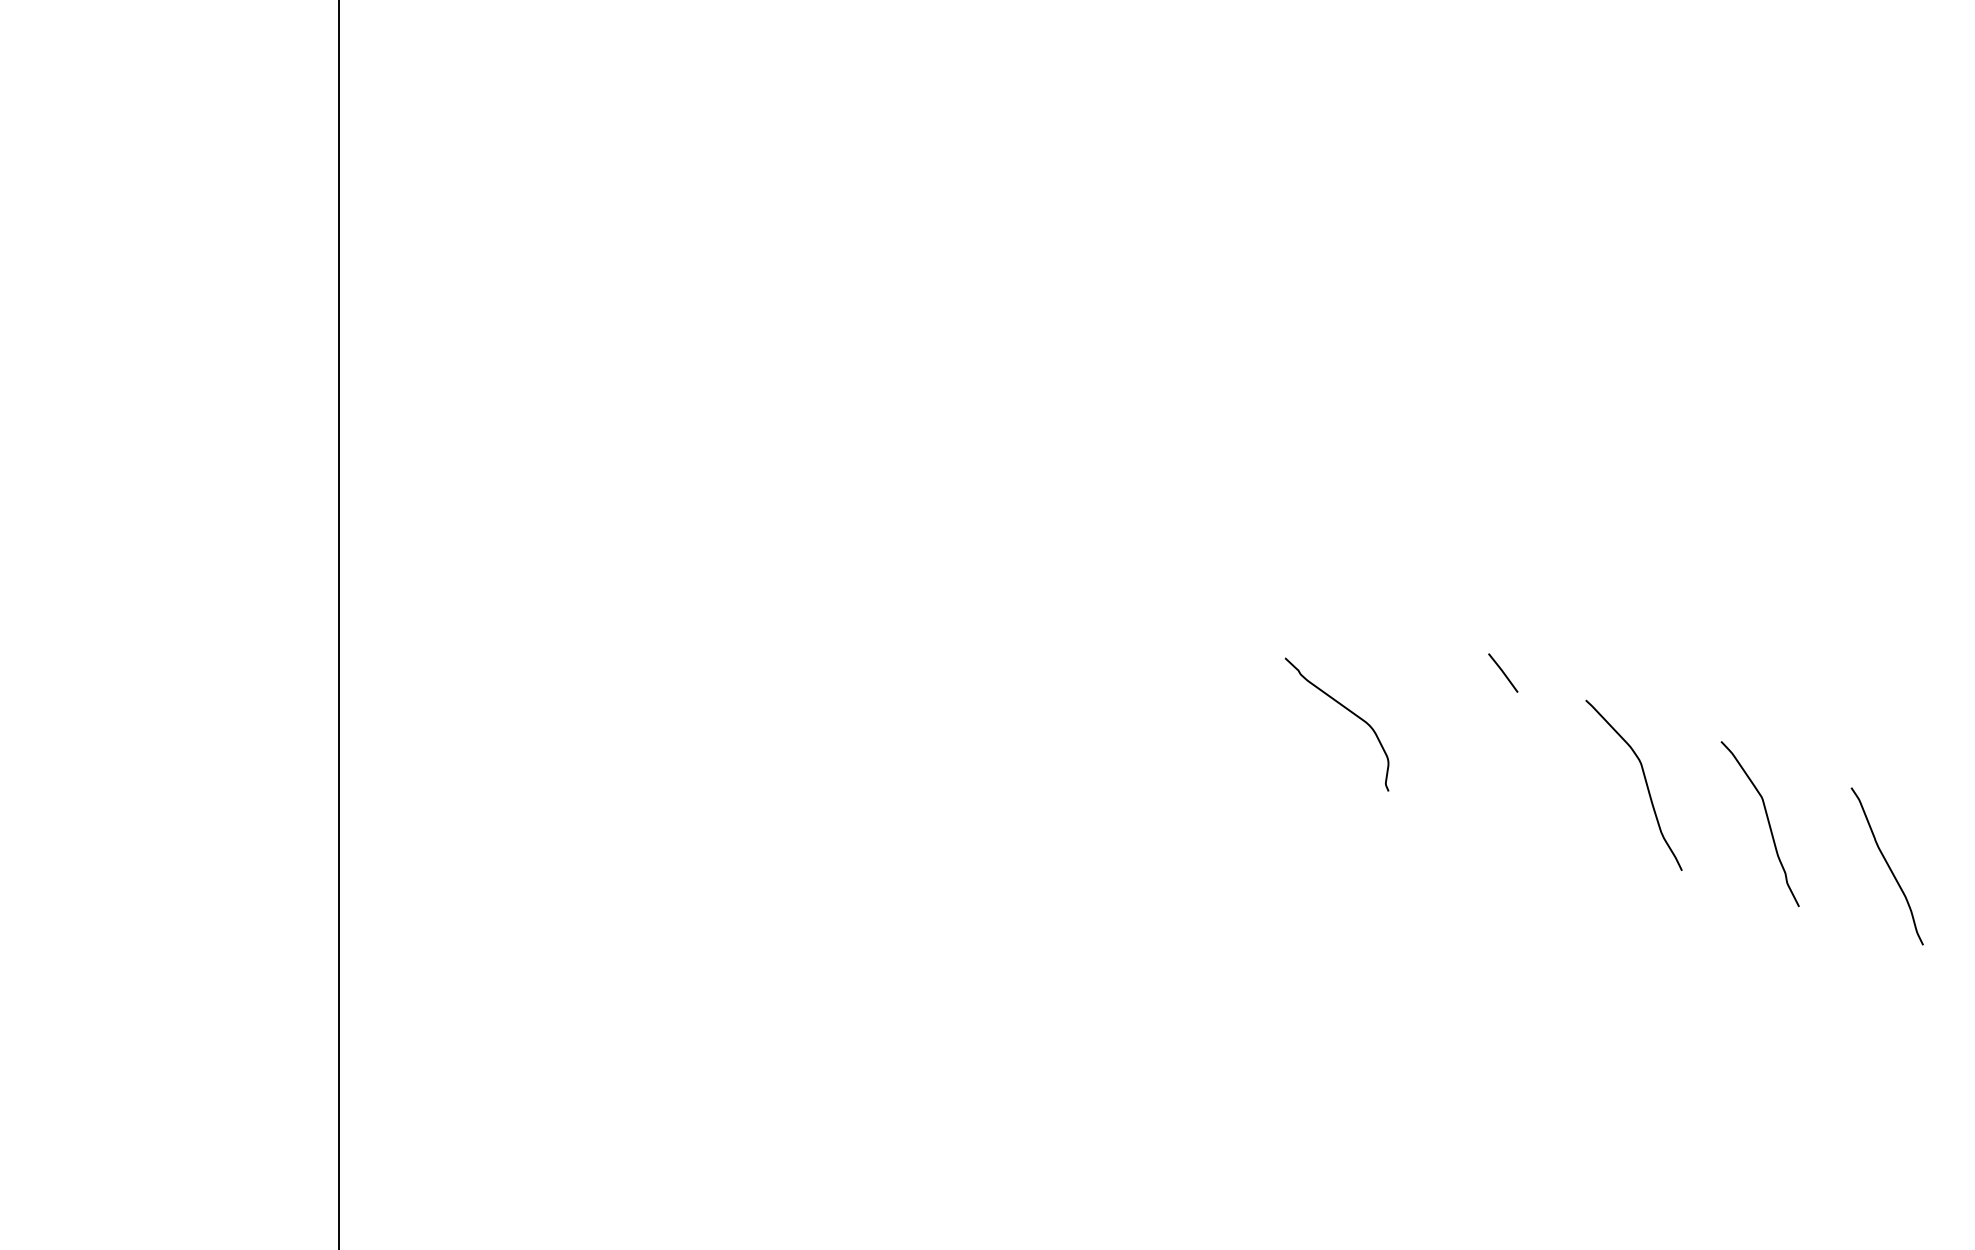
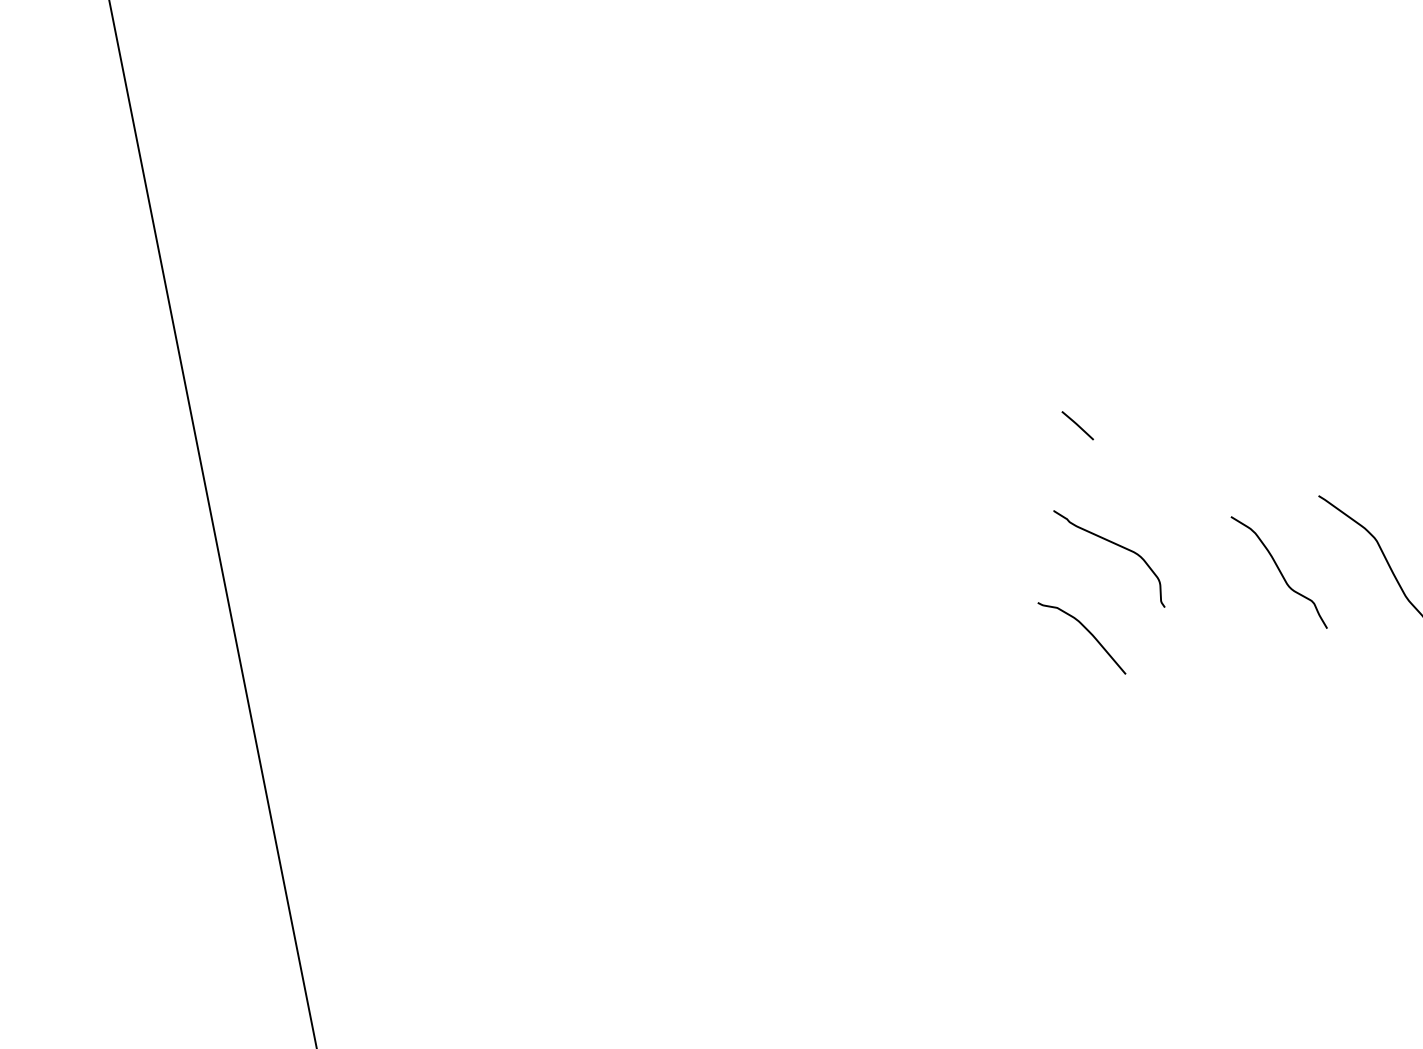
line: (1503, 672) -> (1077, 425), moved
curve: (1524, 776) -> (1278, 571), added
curve: (1297, 802) -> (1088, 632), added

